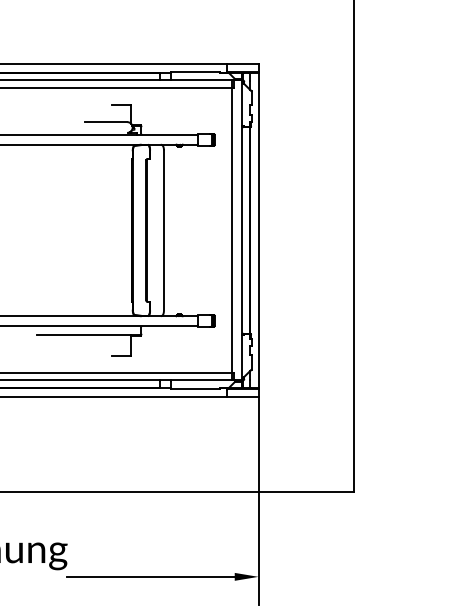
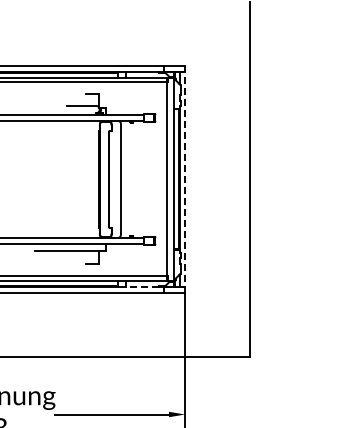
line: (258, 230) -> (185, 179), solid -> dashed
line: (194, 389) -> (141, 287), solid -> dashed

